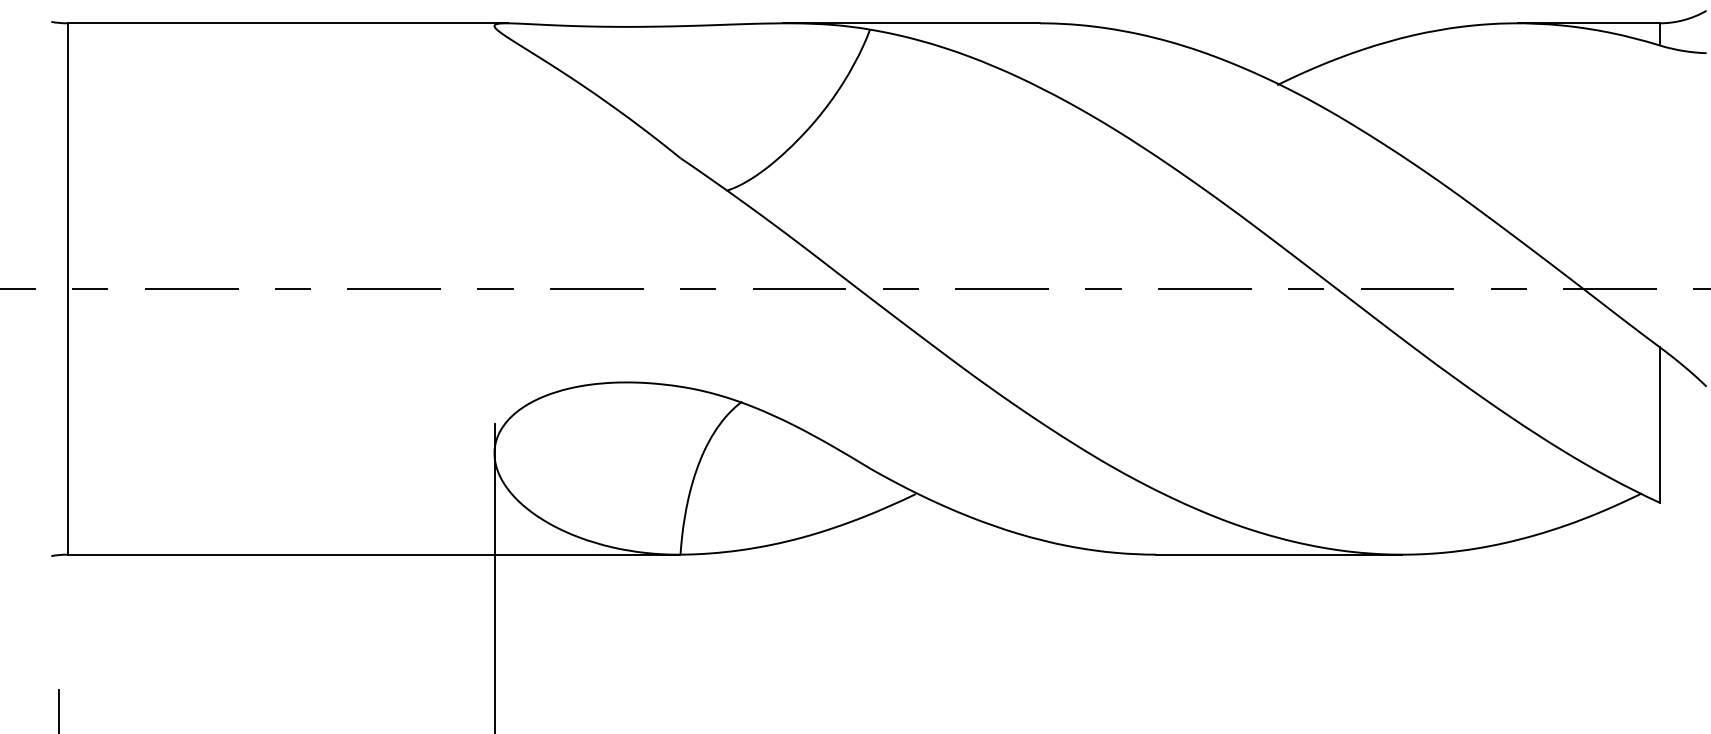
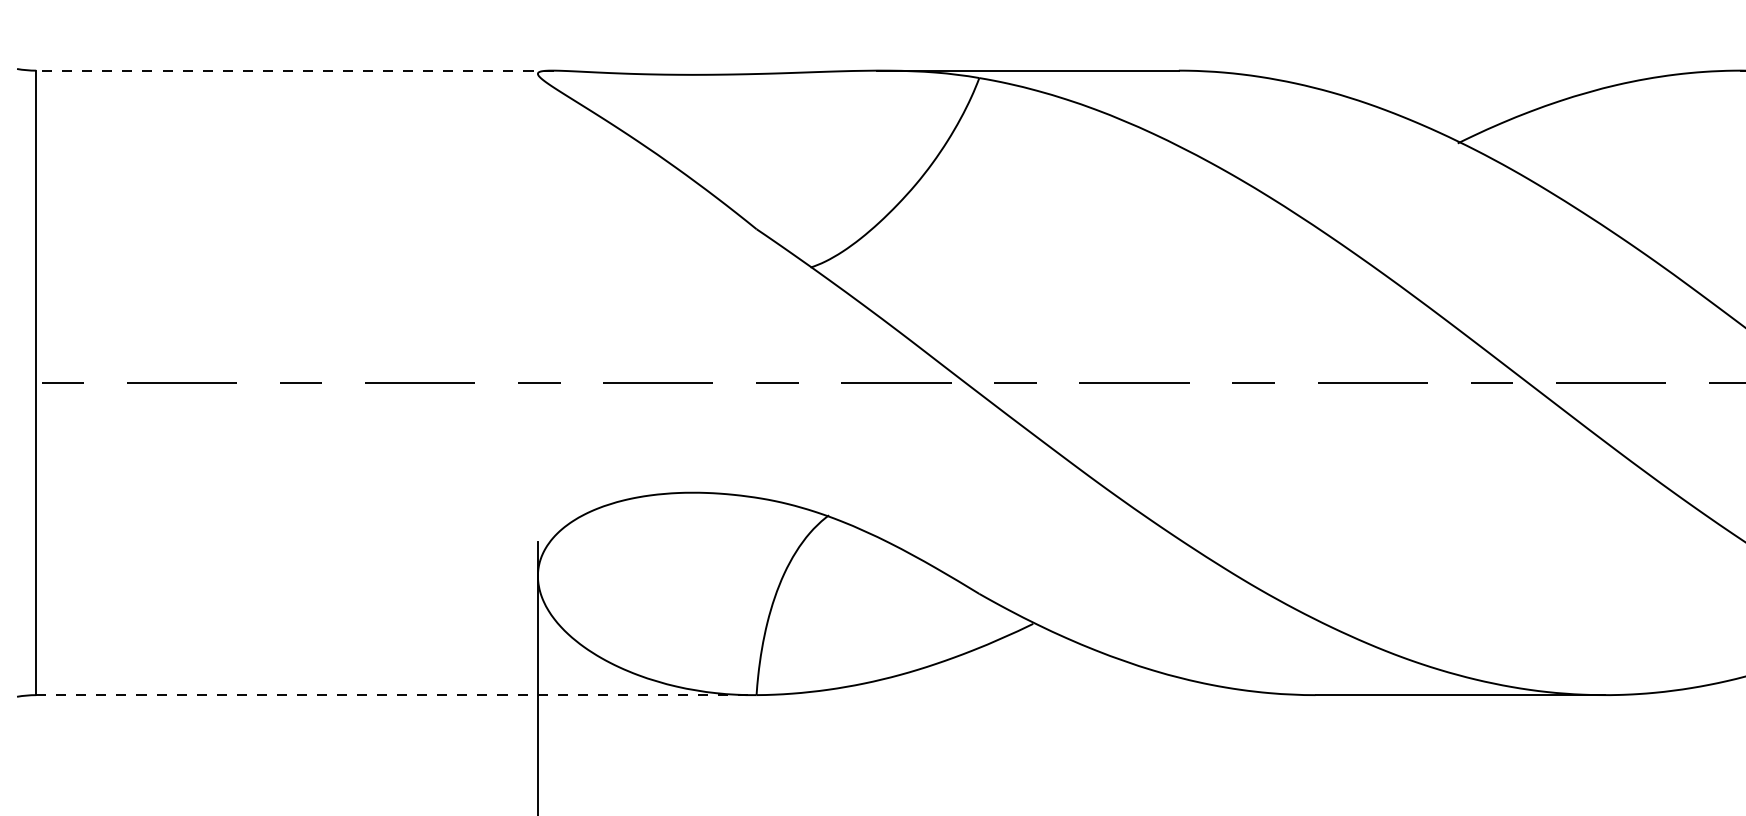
line: (287, 23) -> (294, 70), solid -> dashed
line: (374, 554) -> (396, 694), solid -> dashed

